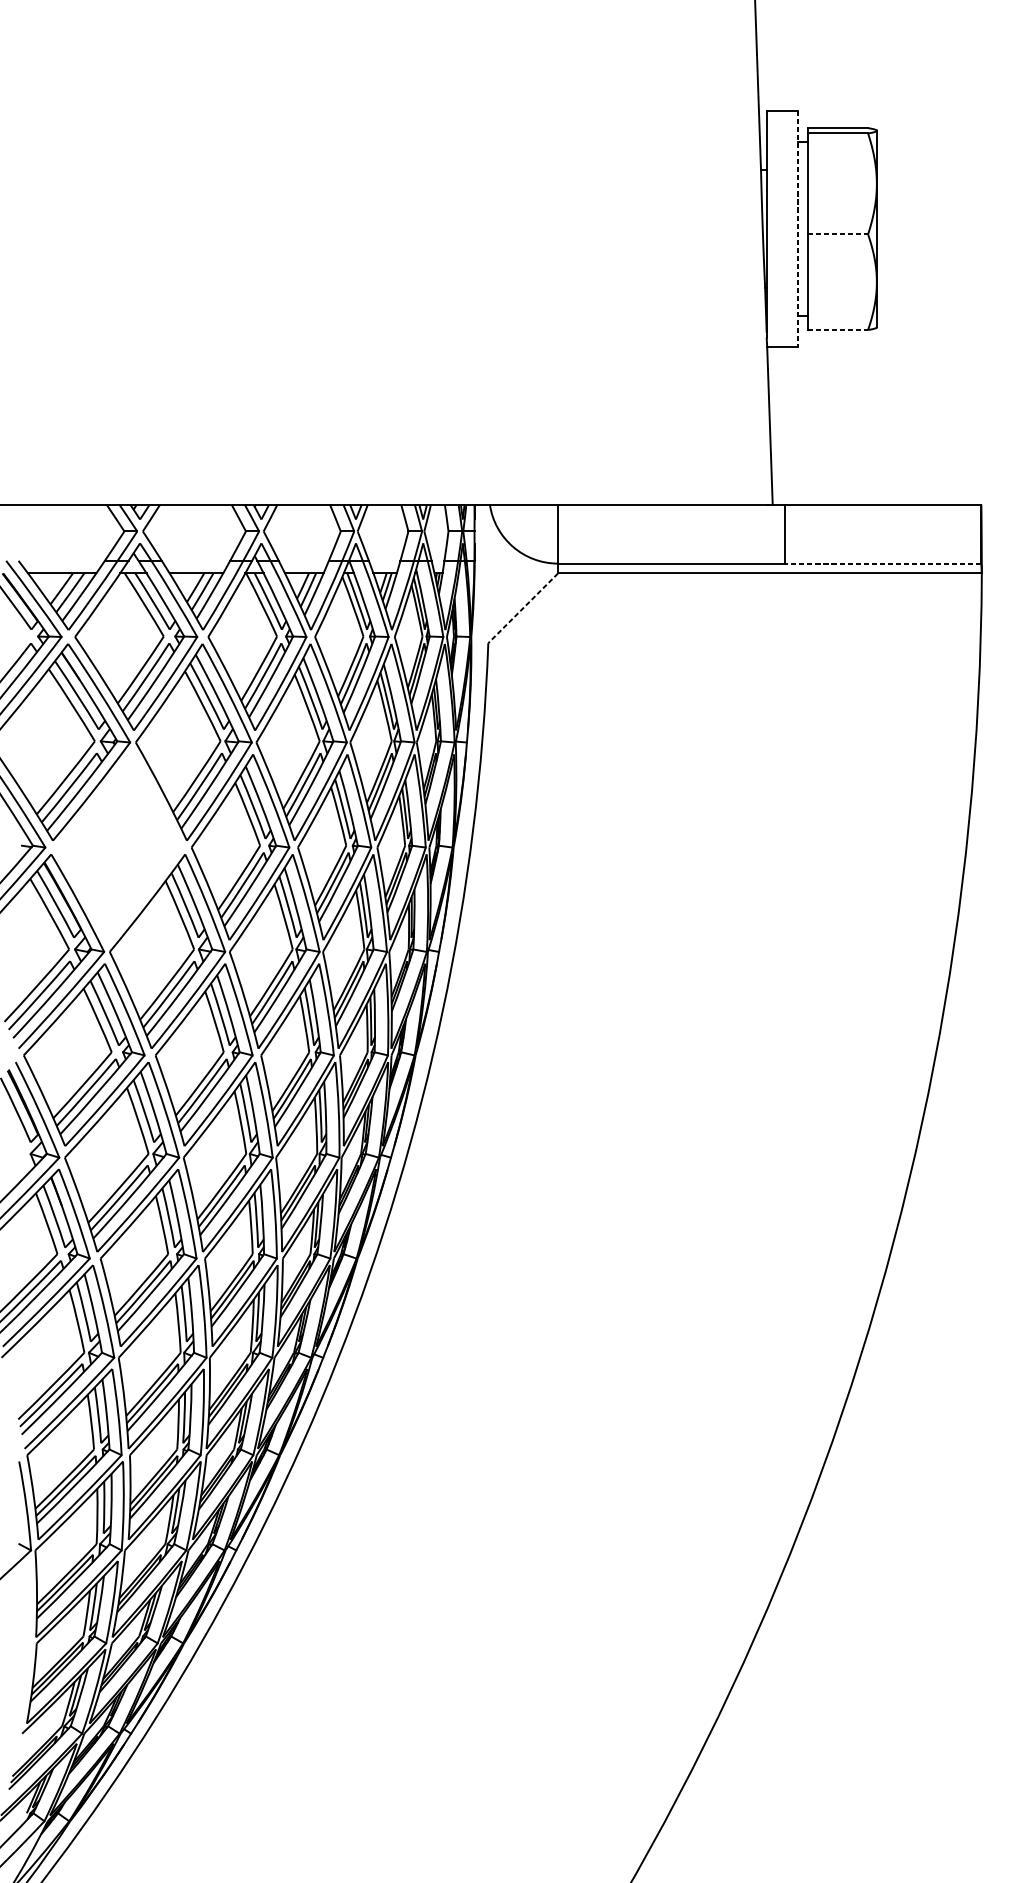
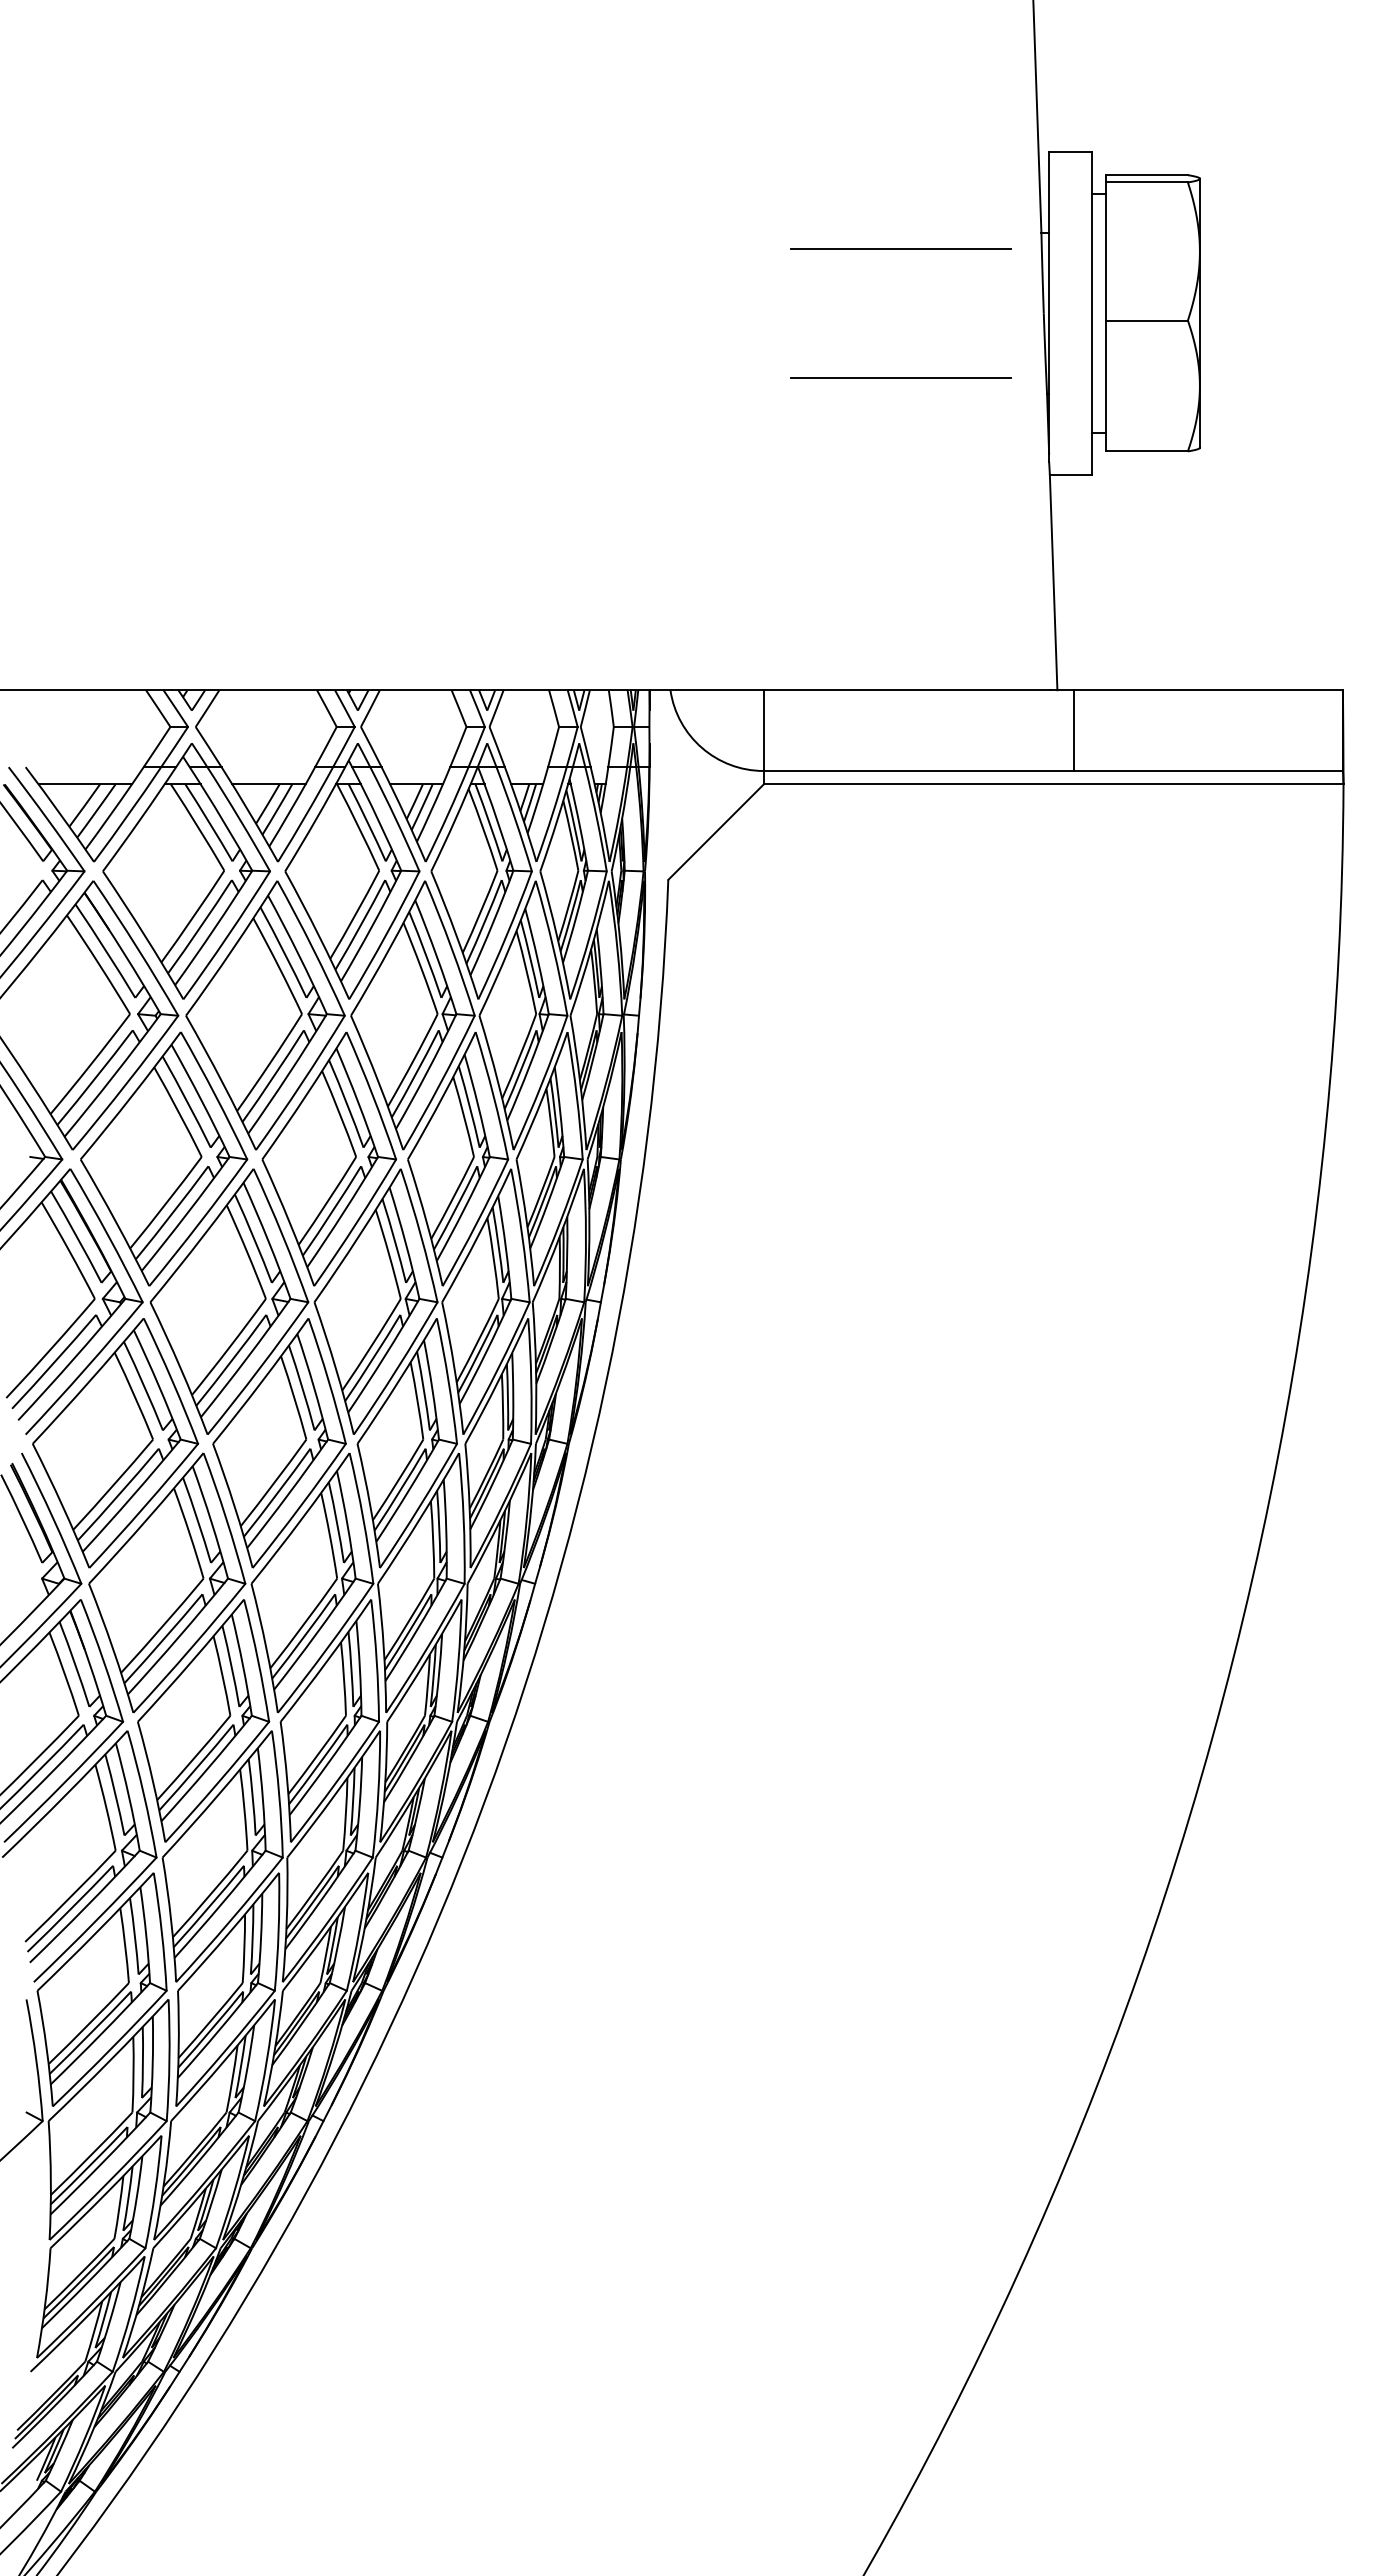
line: (658, 181) -> (900, 248), added
line: (798, 229) -> (1092, 313), dashed -> solid
line: (838, 234) -> (1147, 320), dashed -> solid
line: (658, 276) -> (900, 377), added
line: (838, 330) -> (1147, 451), dashed -> solid
line: (883, 563) -> (1208, 770), dashed -> solid
line: (522, 608) -> (715, 832), dashed -> solid
part: (120, 846) -> (164, 1158), added

